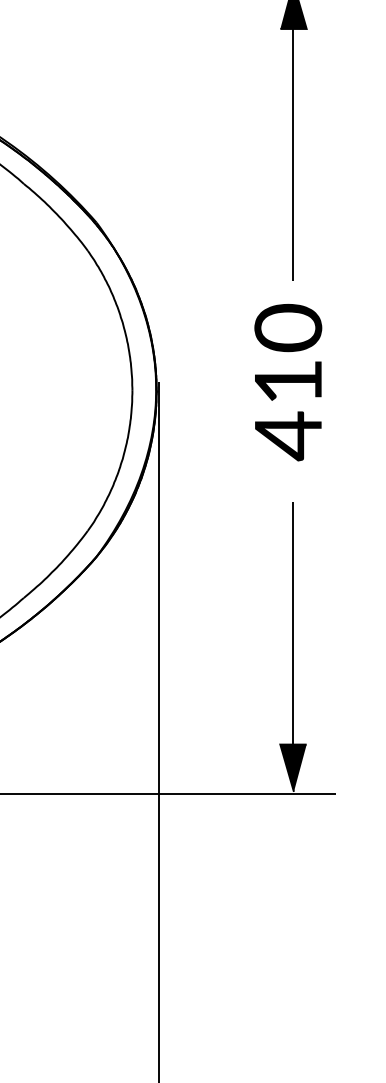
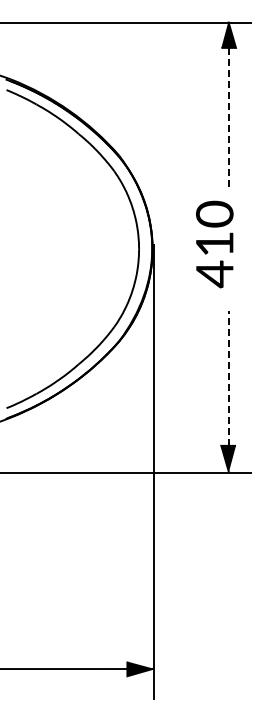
line: (293, 146) -> (228, 113), solid -> dashed
text: (287, 382) -> (214, 244), moved
line: (293, 632) -> (228, 383), solid -> dashed

